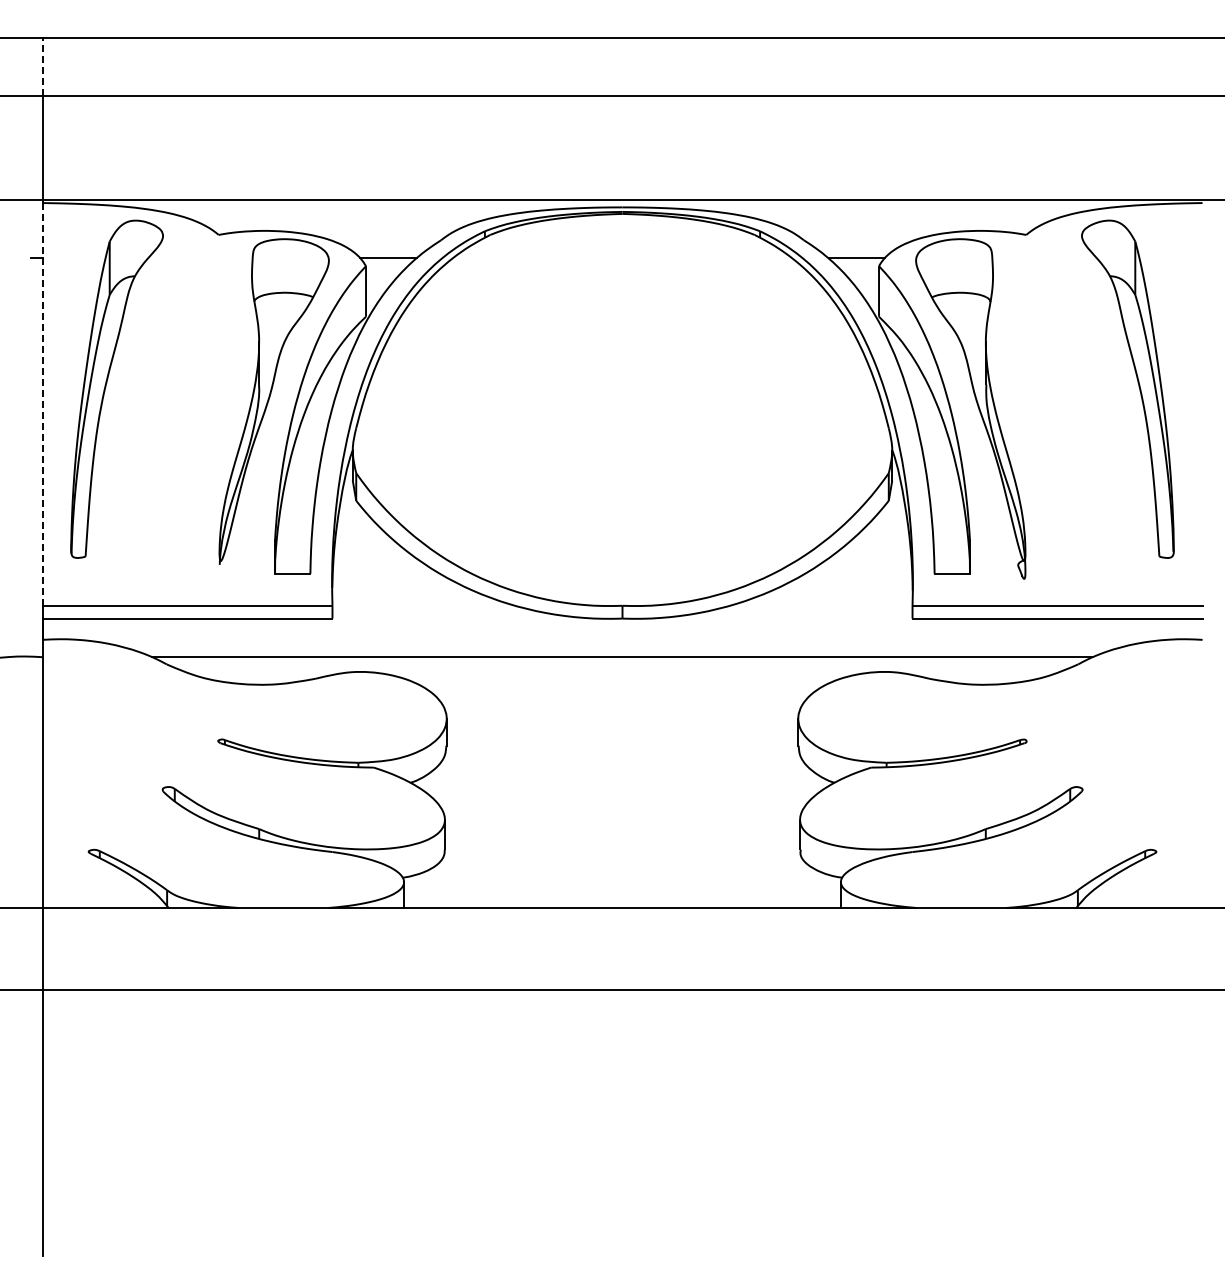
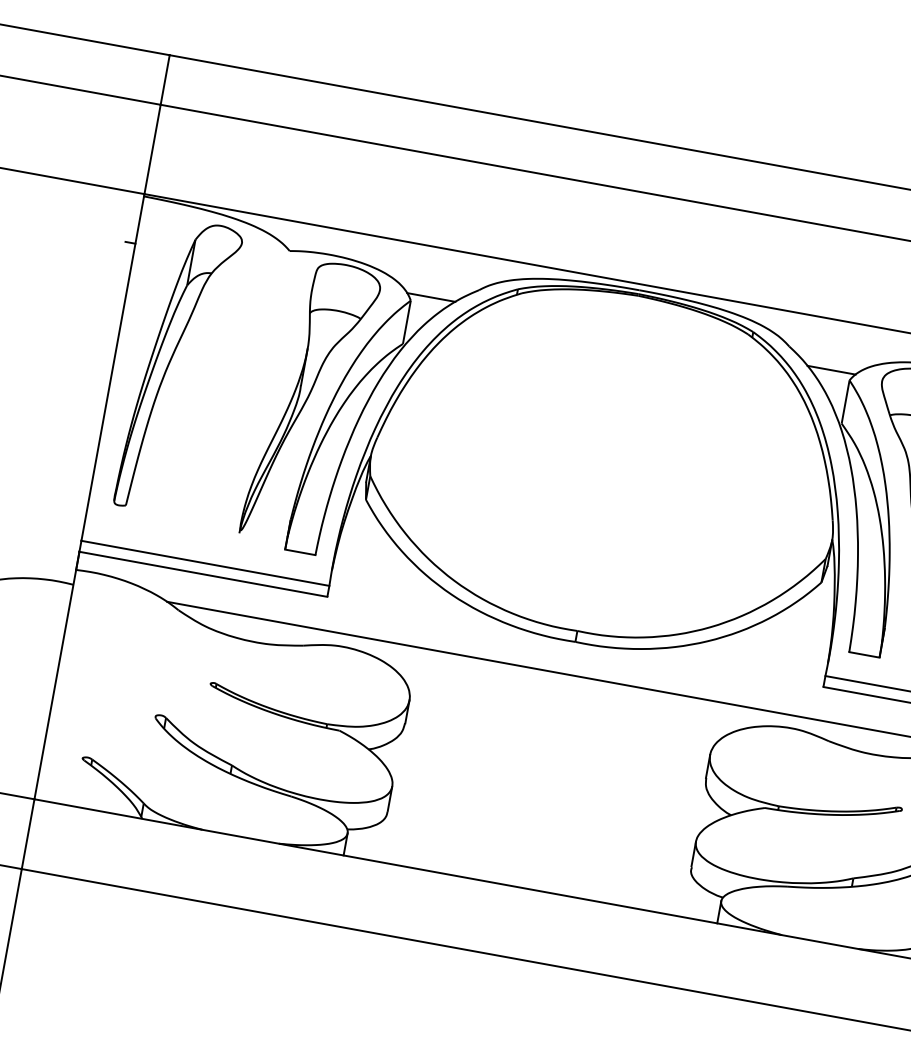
line: (42, 66) -> (165, 79), dashed -> solid
line: (42, 404) -> (112, 368), dashed -> solid

